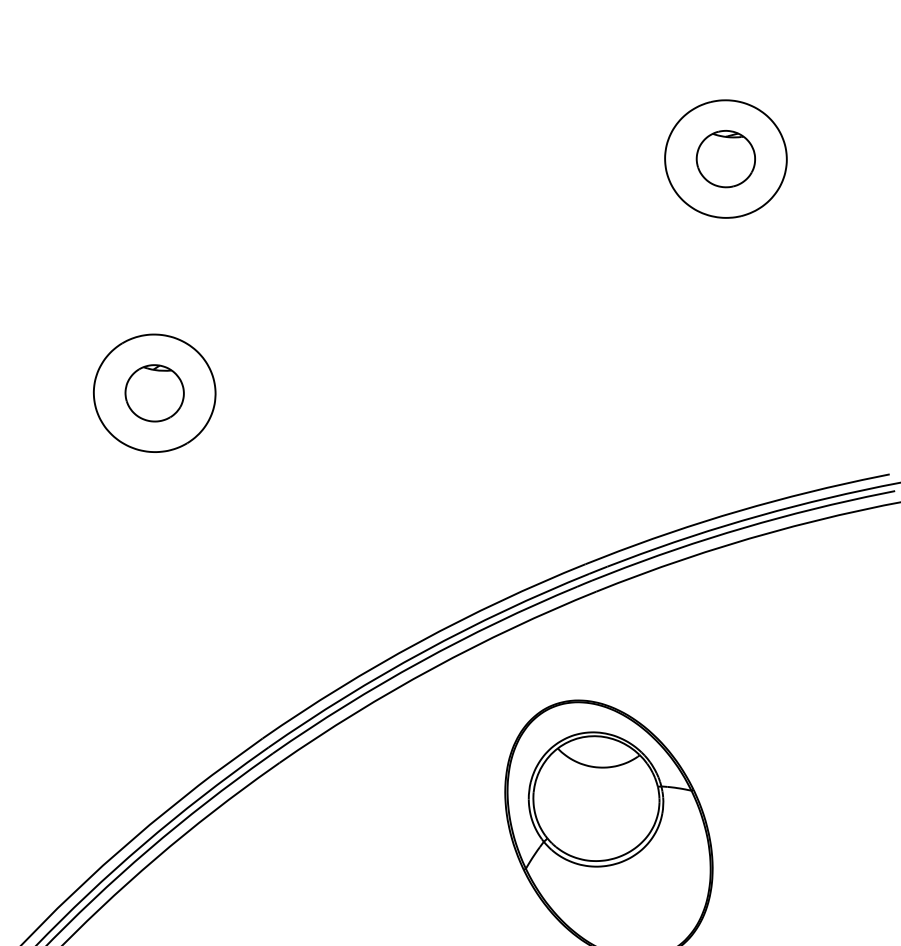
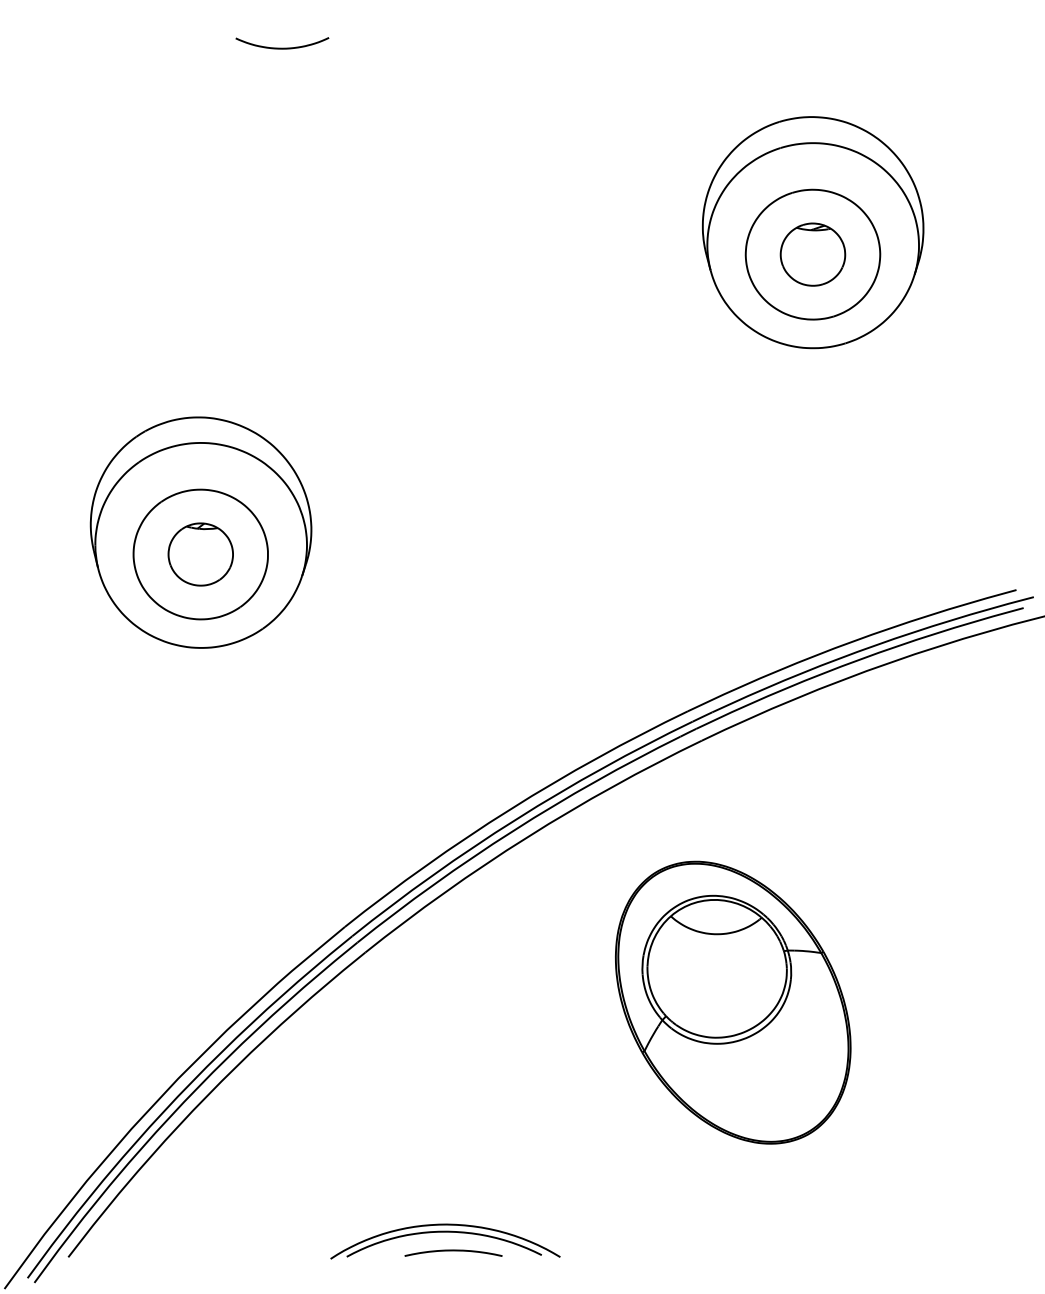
part: (727, 139) -> (813, 232), added
part: (155, 373) -> (200, 532), added

